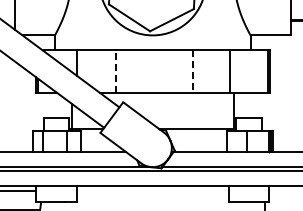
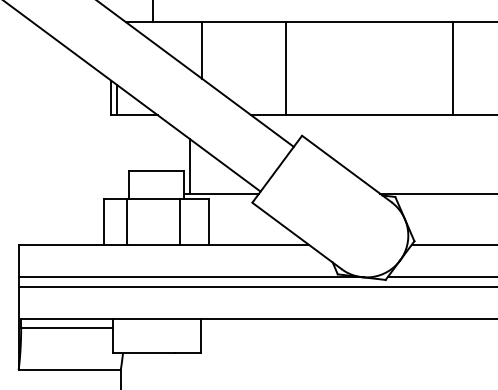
line: (115, 71) -> (285, 68), dashed -> solid
line: (192, 72) -> (453, 70), dashed -> solid

